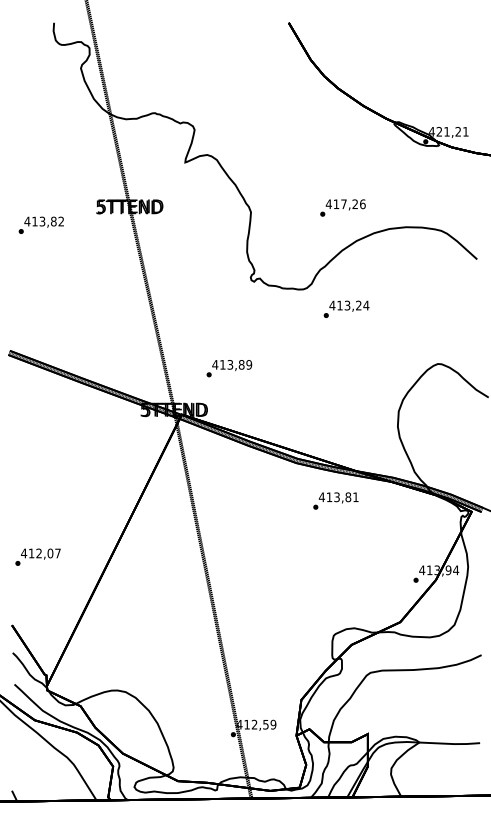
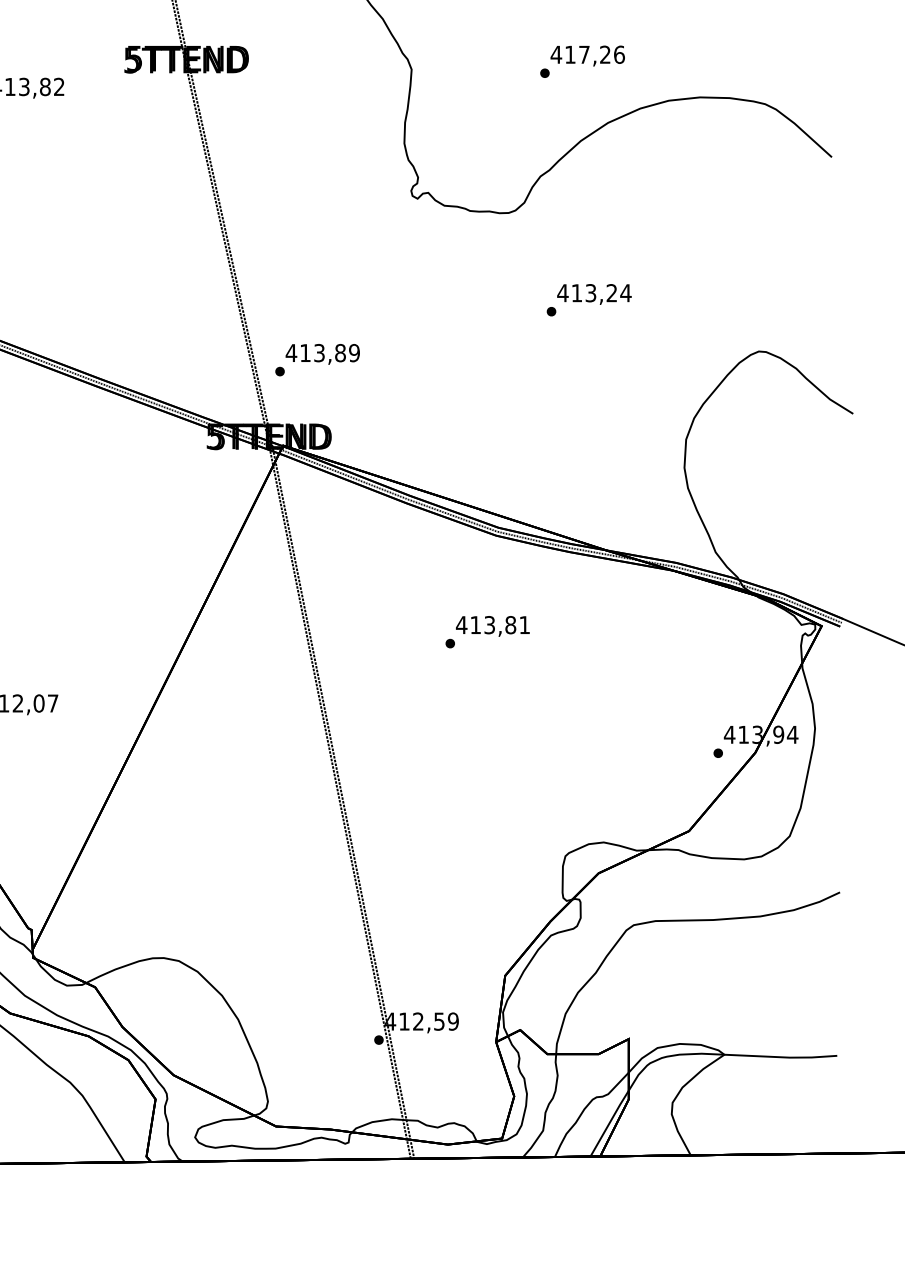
text: (346, 308) -> (589, 298), moved
text: (229, 368) -> (317, 359), moved
text: (335, 500) -> (486, 631), moved

